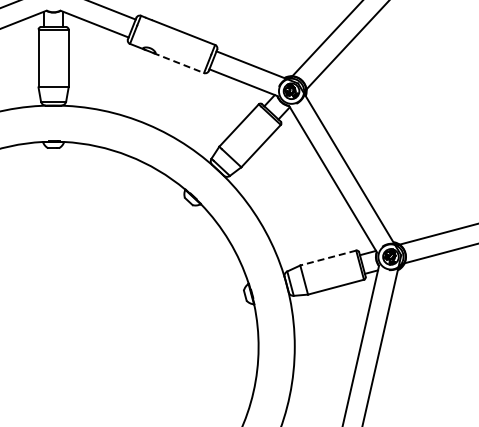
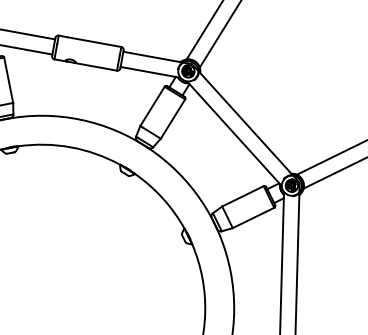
line: (178, 63) -> (95, 67), dashed -> solid
line: (328, 258) -> (243, 196), dashed -> solid

